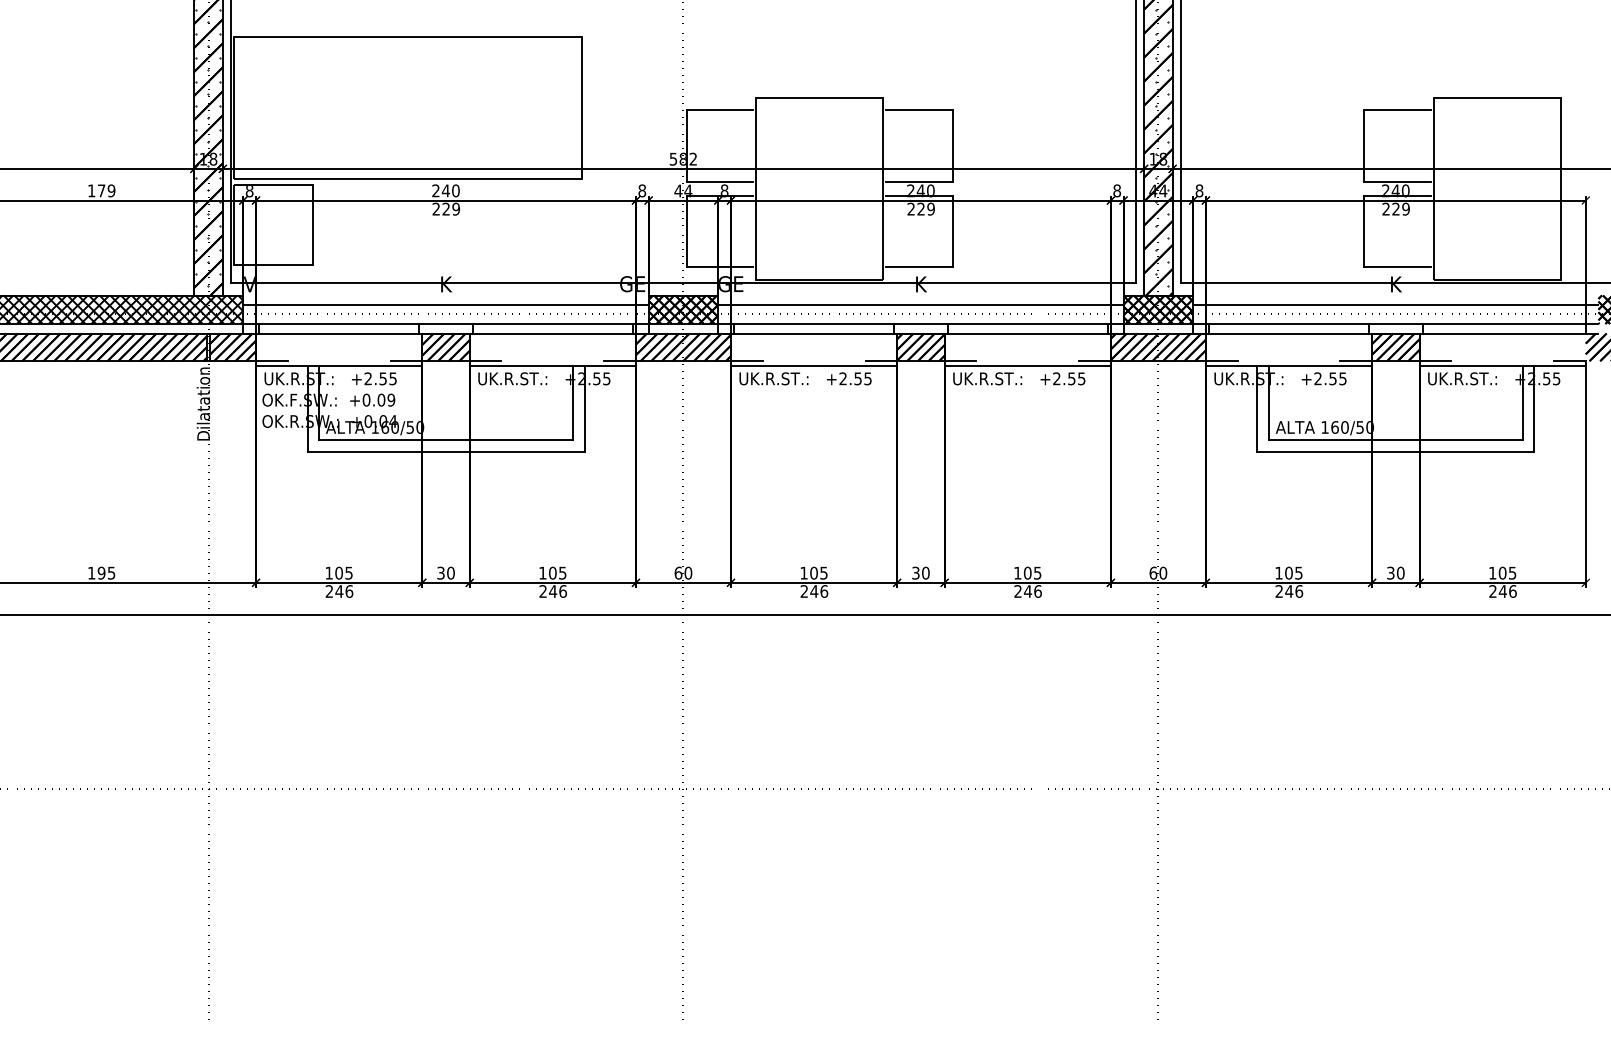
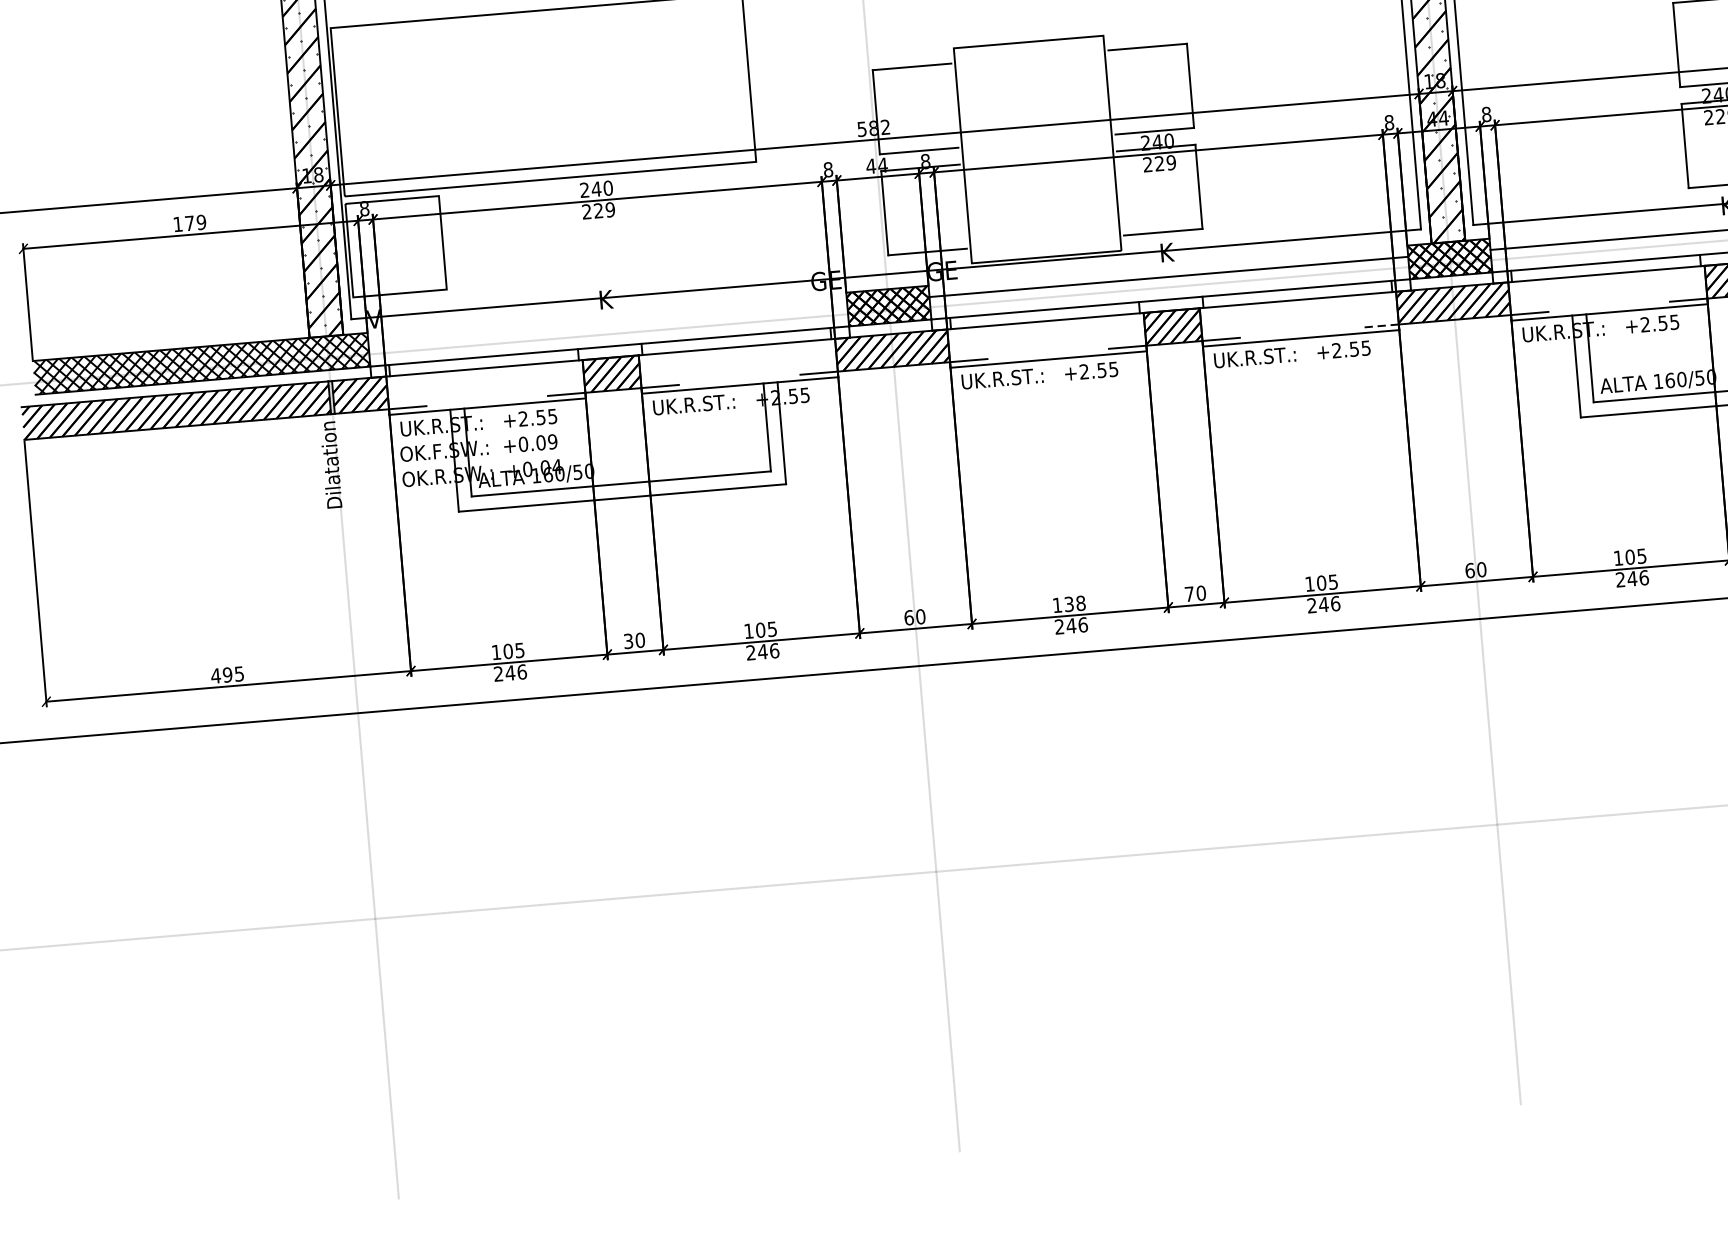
line: (445, 305) -> (607, 324), removed
line: (1095, 361) -> (1380, 326), solid -> dashed
text: (91, 572) -> (215, 675), 195 -> 495
text: (818, 572) -> (1074, 603), 105 -> 138
text: (915, 572) -> (1188, 593), 30 -> 70

